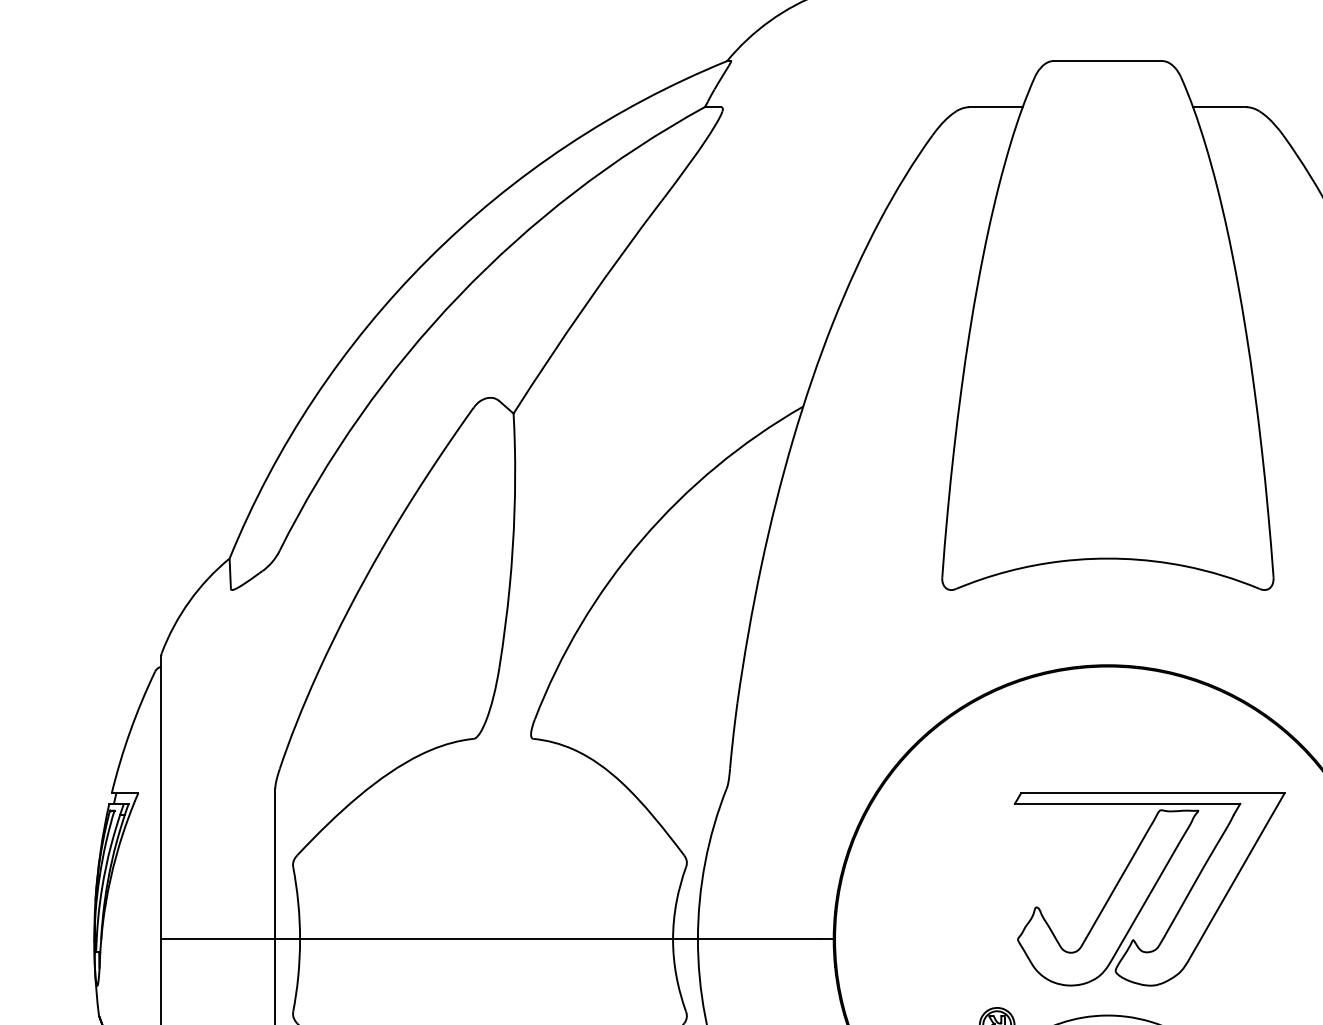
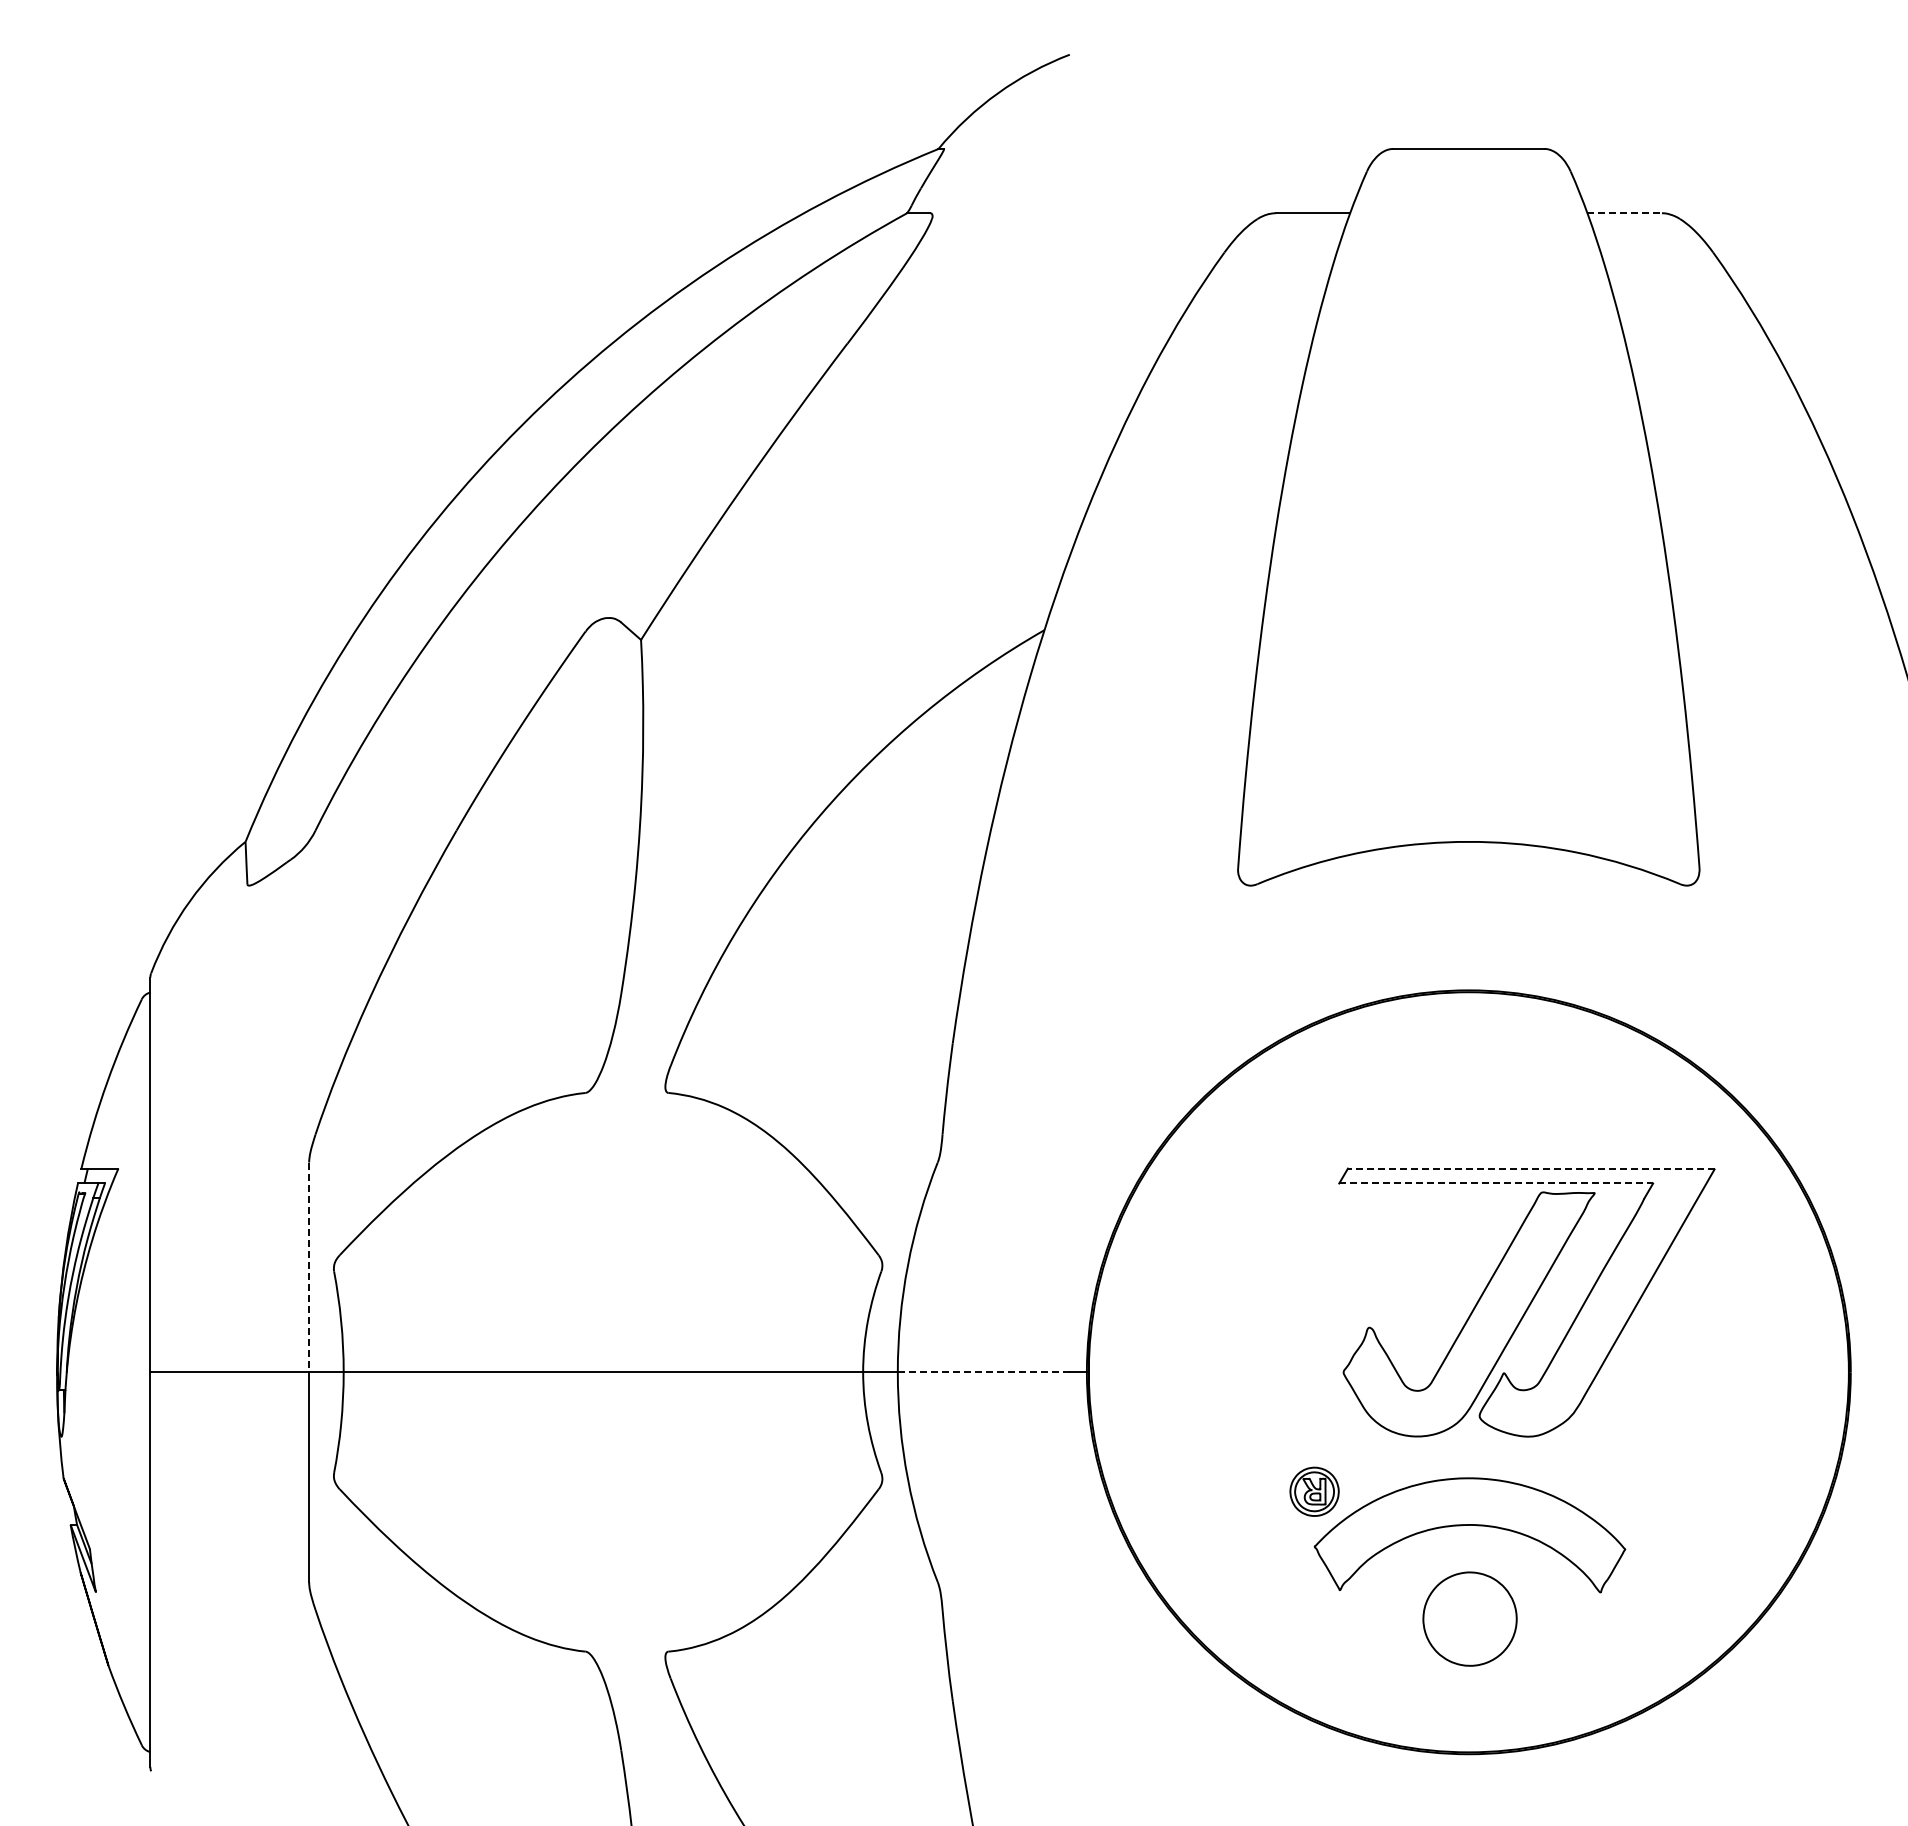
line: (1220, 107) -> (1625, 213), solid -> dashed
line: (1152, 793) -> (1531, 1168), solid -> dashed
line: (1127, 803) -> (1496, 1183), solid -> dashed
line: (275, 864) -> (309, 1267), solid -> dashed
line: (759, 939) -> (983, 1372), solid -> dashed

